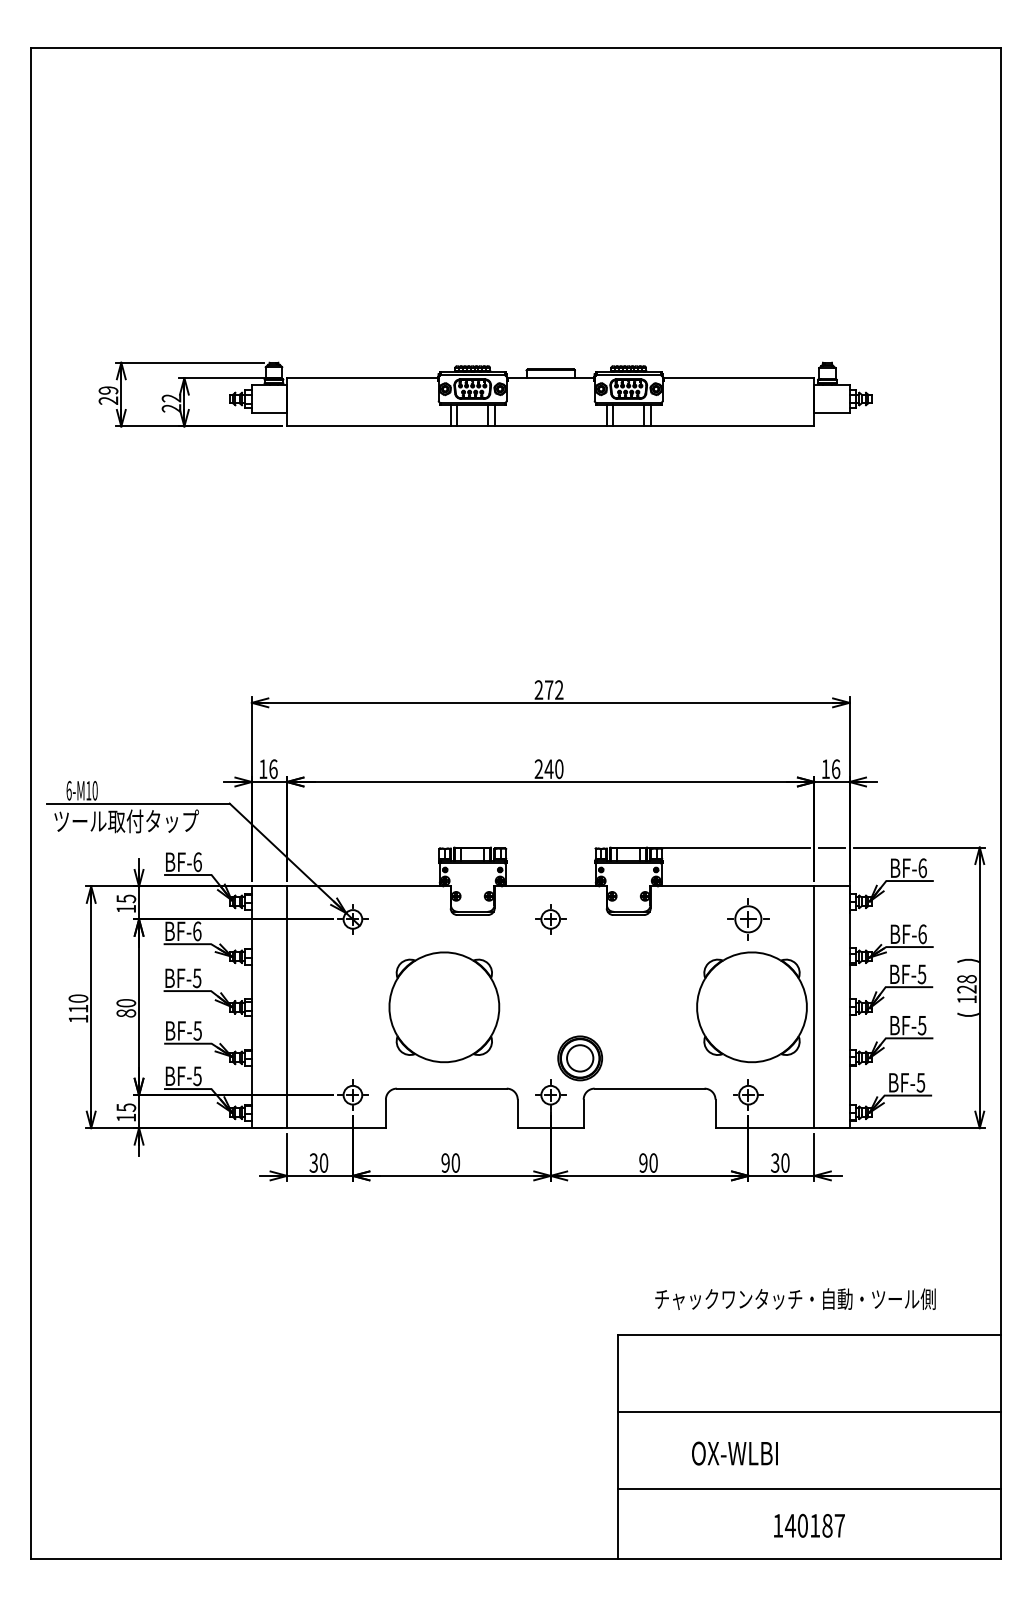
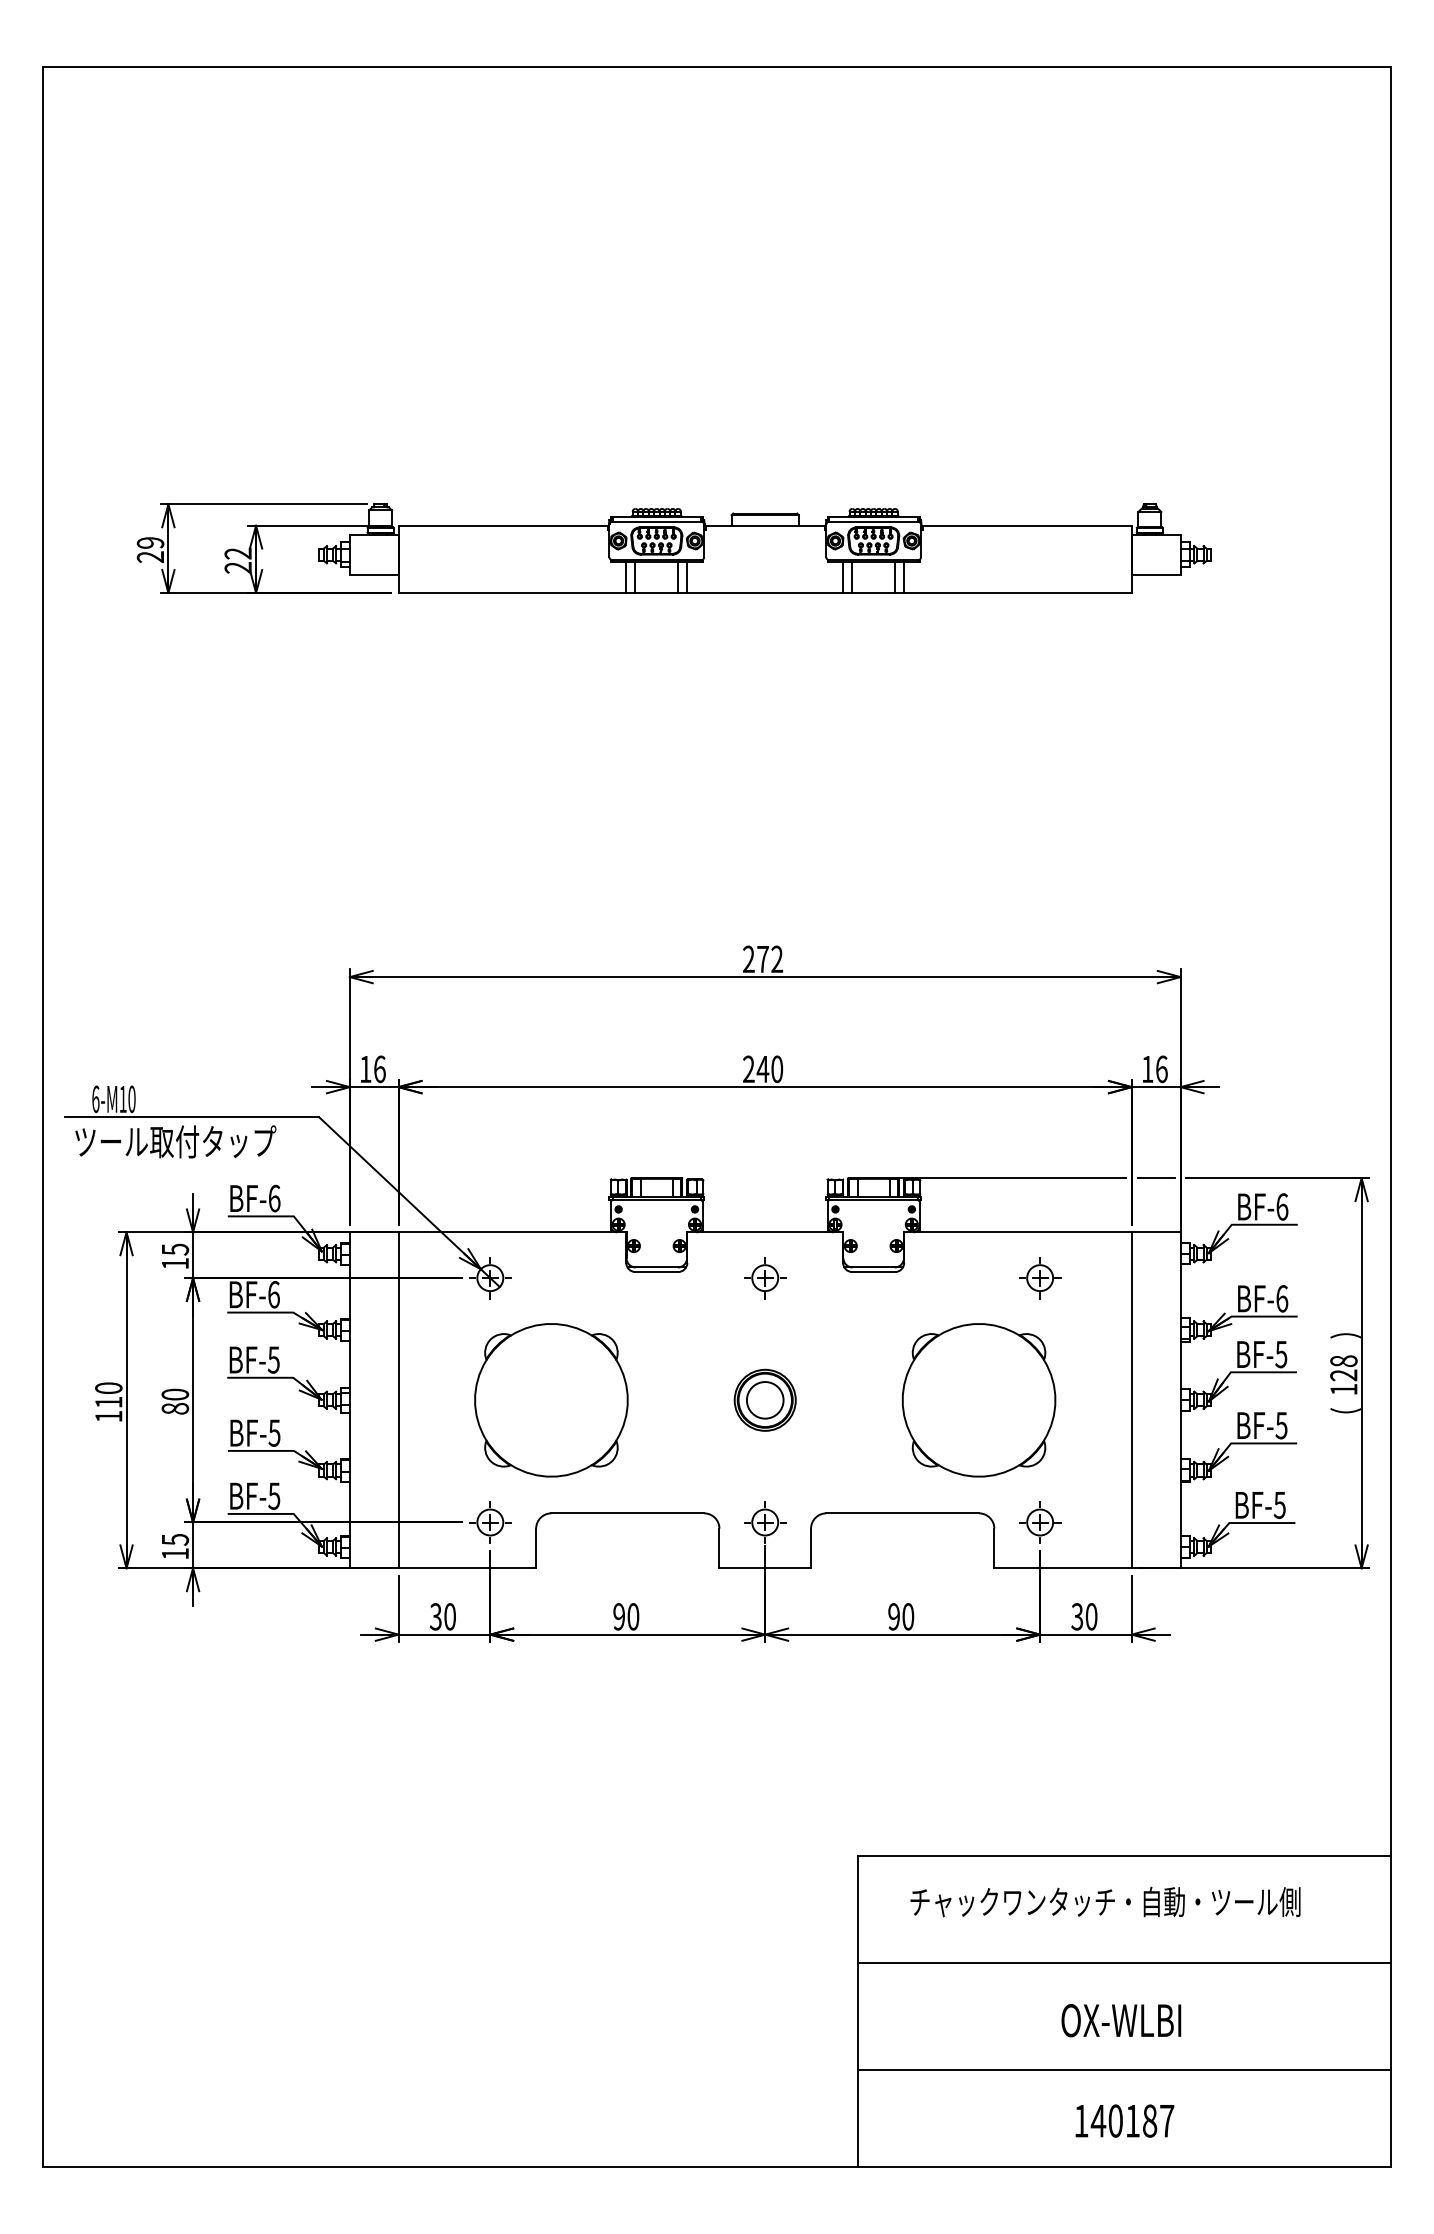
part: (748, 919) -> (1040, 1278), size x0.71
part: (444, 1007) -> (551, 1400), moved
part: (751, 1007) -> (978, 1400), moved
part: (579, 1057) -> (764, 1399), moved
text: (795, 1298) -> (1105, 1901), moved
text: (735, 1453) -> (1121, 2020), moved

